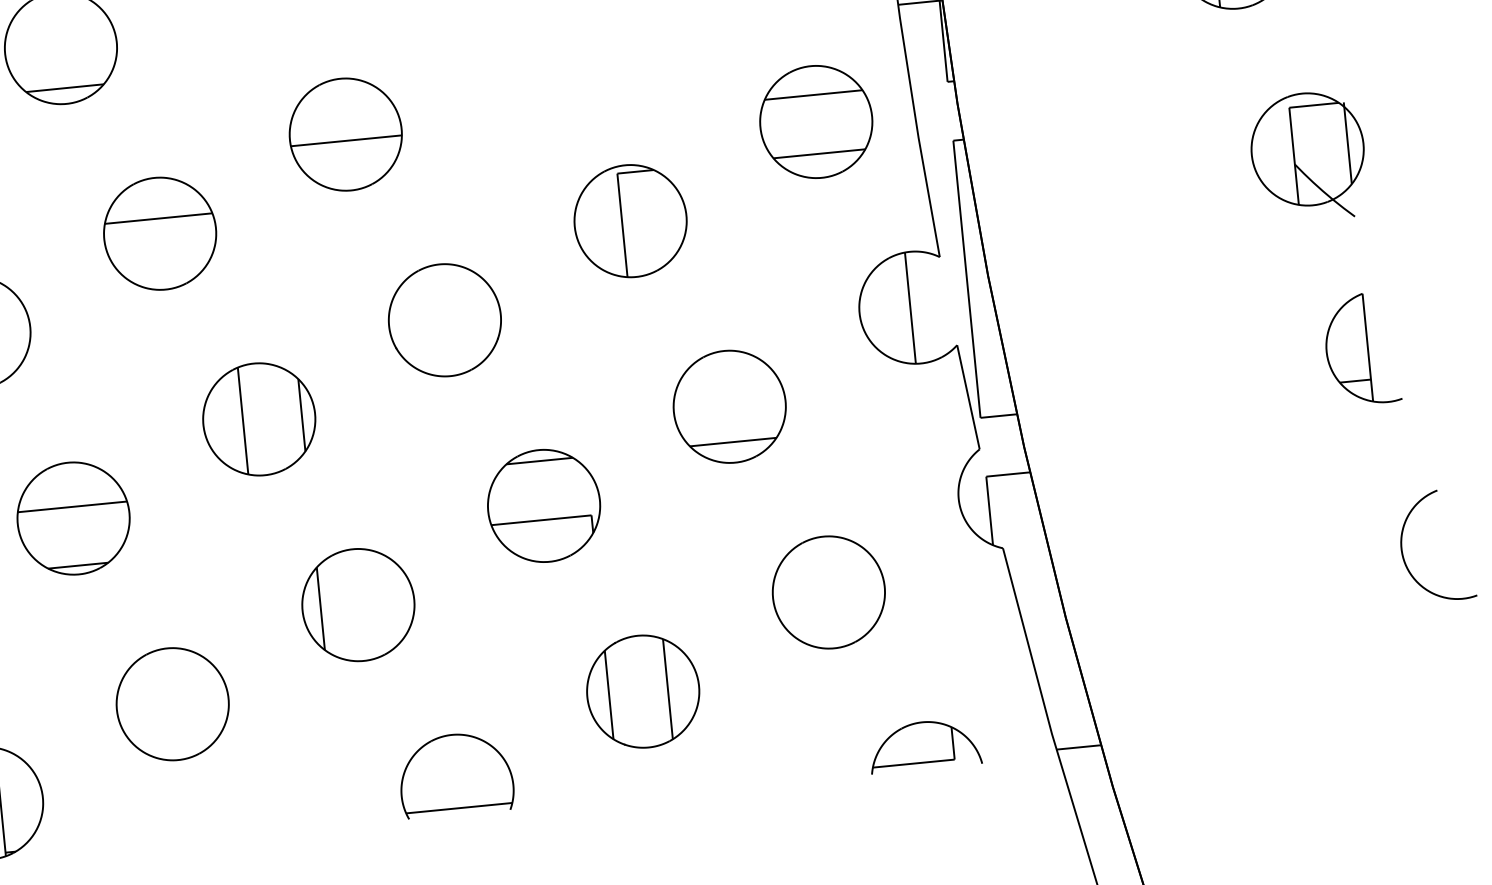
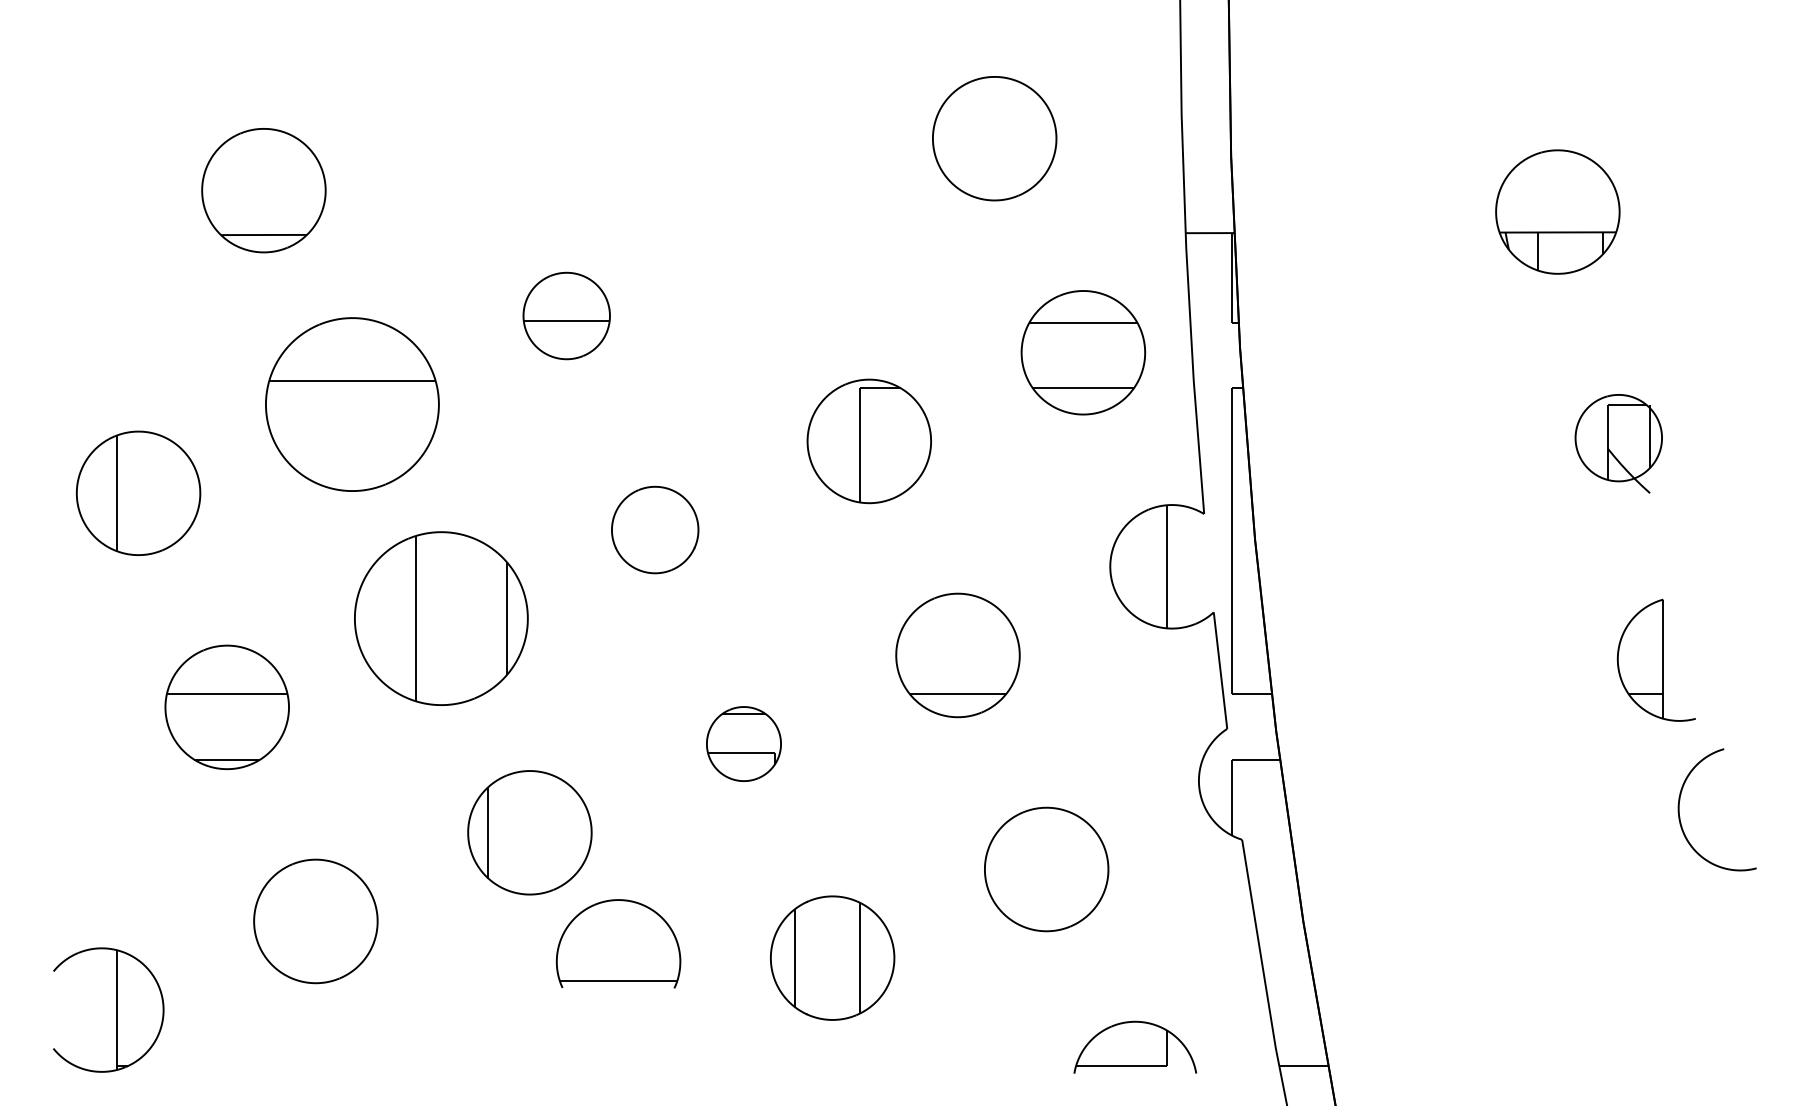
part: (345, 134) -> (566, 315), size x0.7
part: (1308, 156) -> (1618, 443), size x0.7
part: (160, 233) -> (352, 404), size x1.4
part: (444, 319) -> (654, 529), size x0.7
part: (258, 419) -> (440, 618), size x1.4
part: (543, 505) -> (743, 743), size x0.6
curve: (1403, 555) -> (1680, 816), moved
part: (455, 774) -> (618, 943), moved

